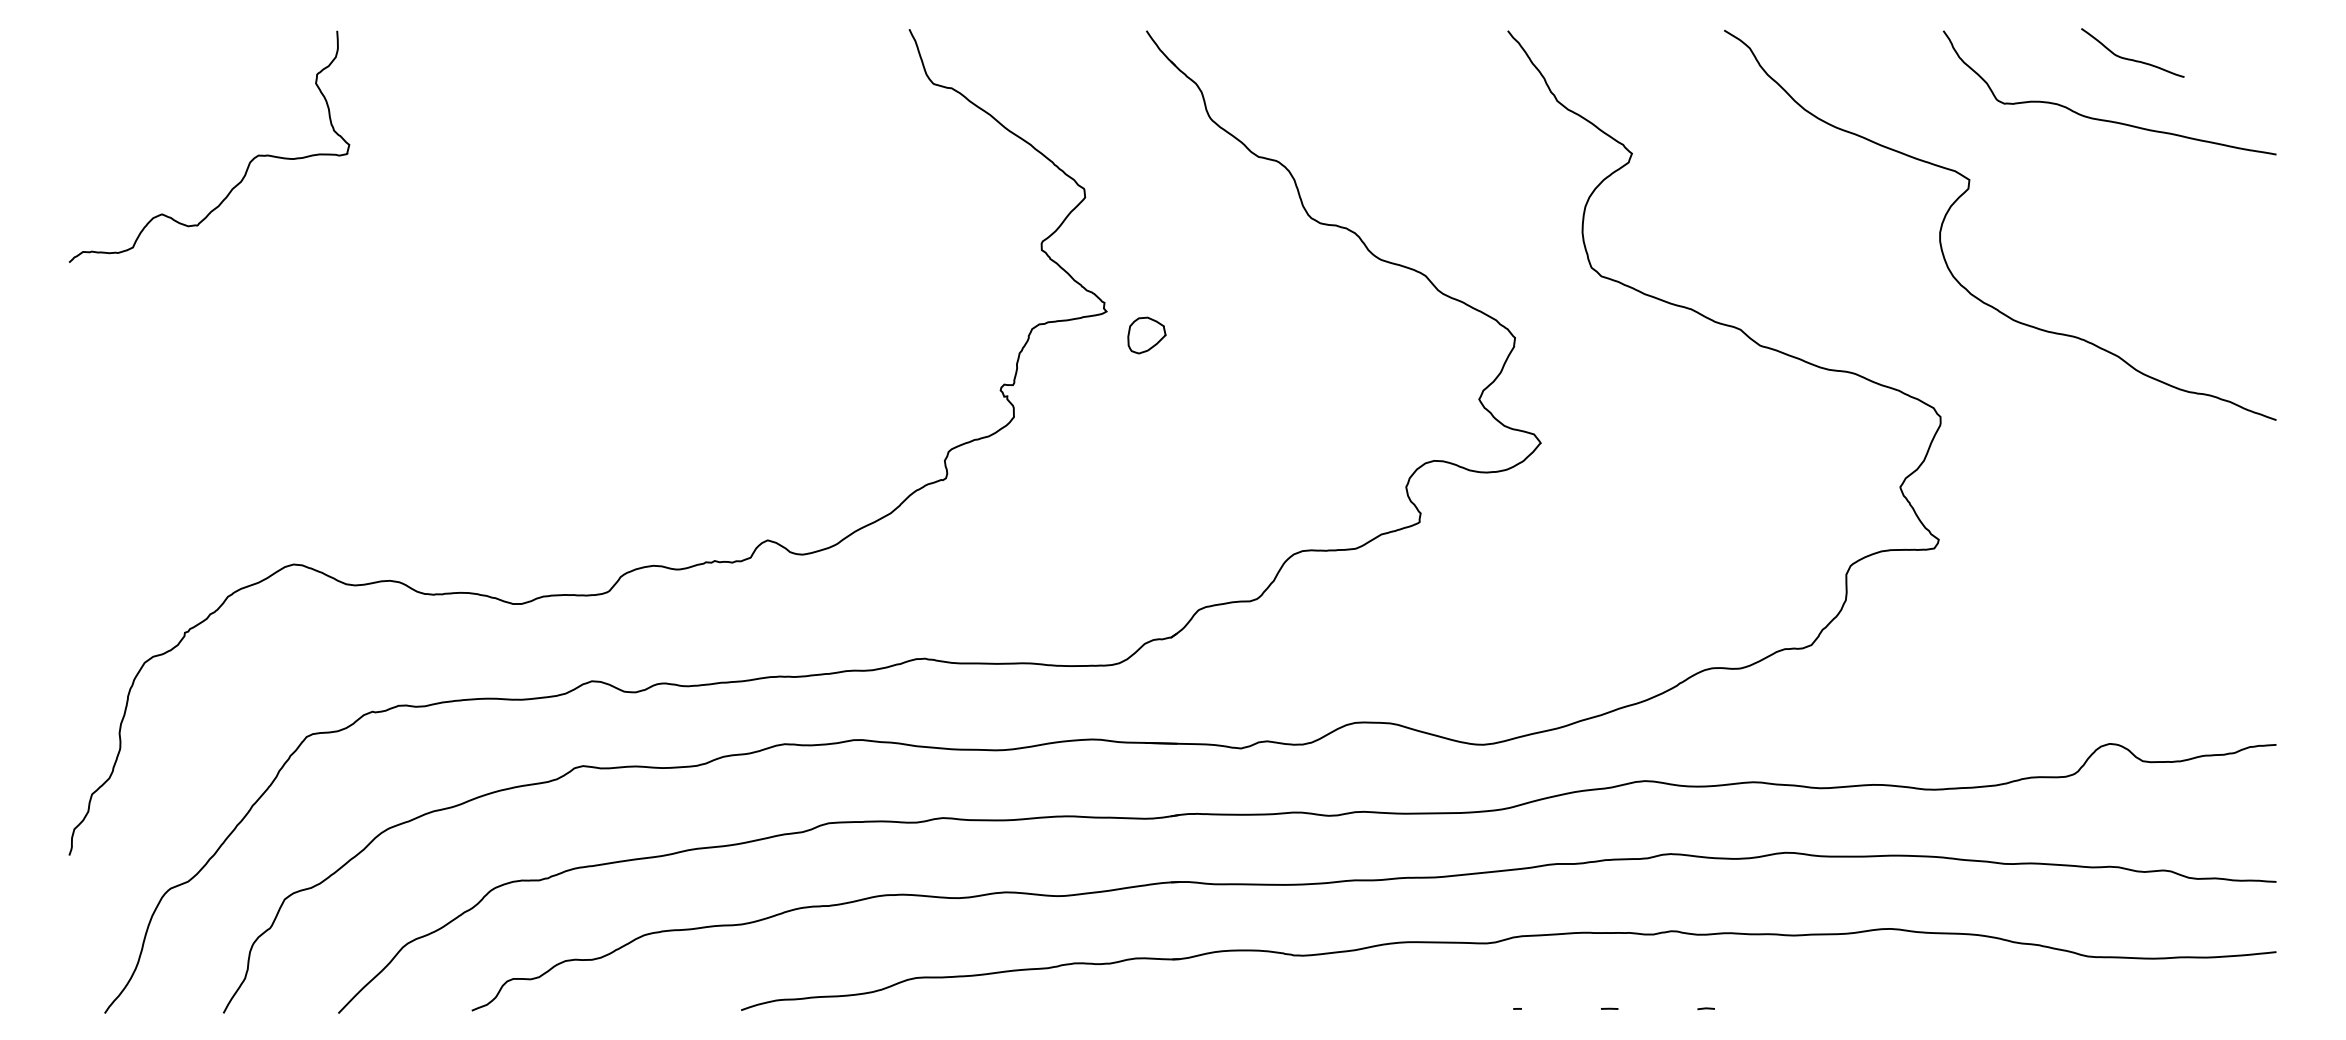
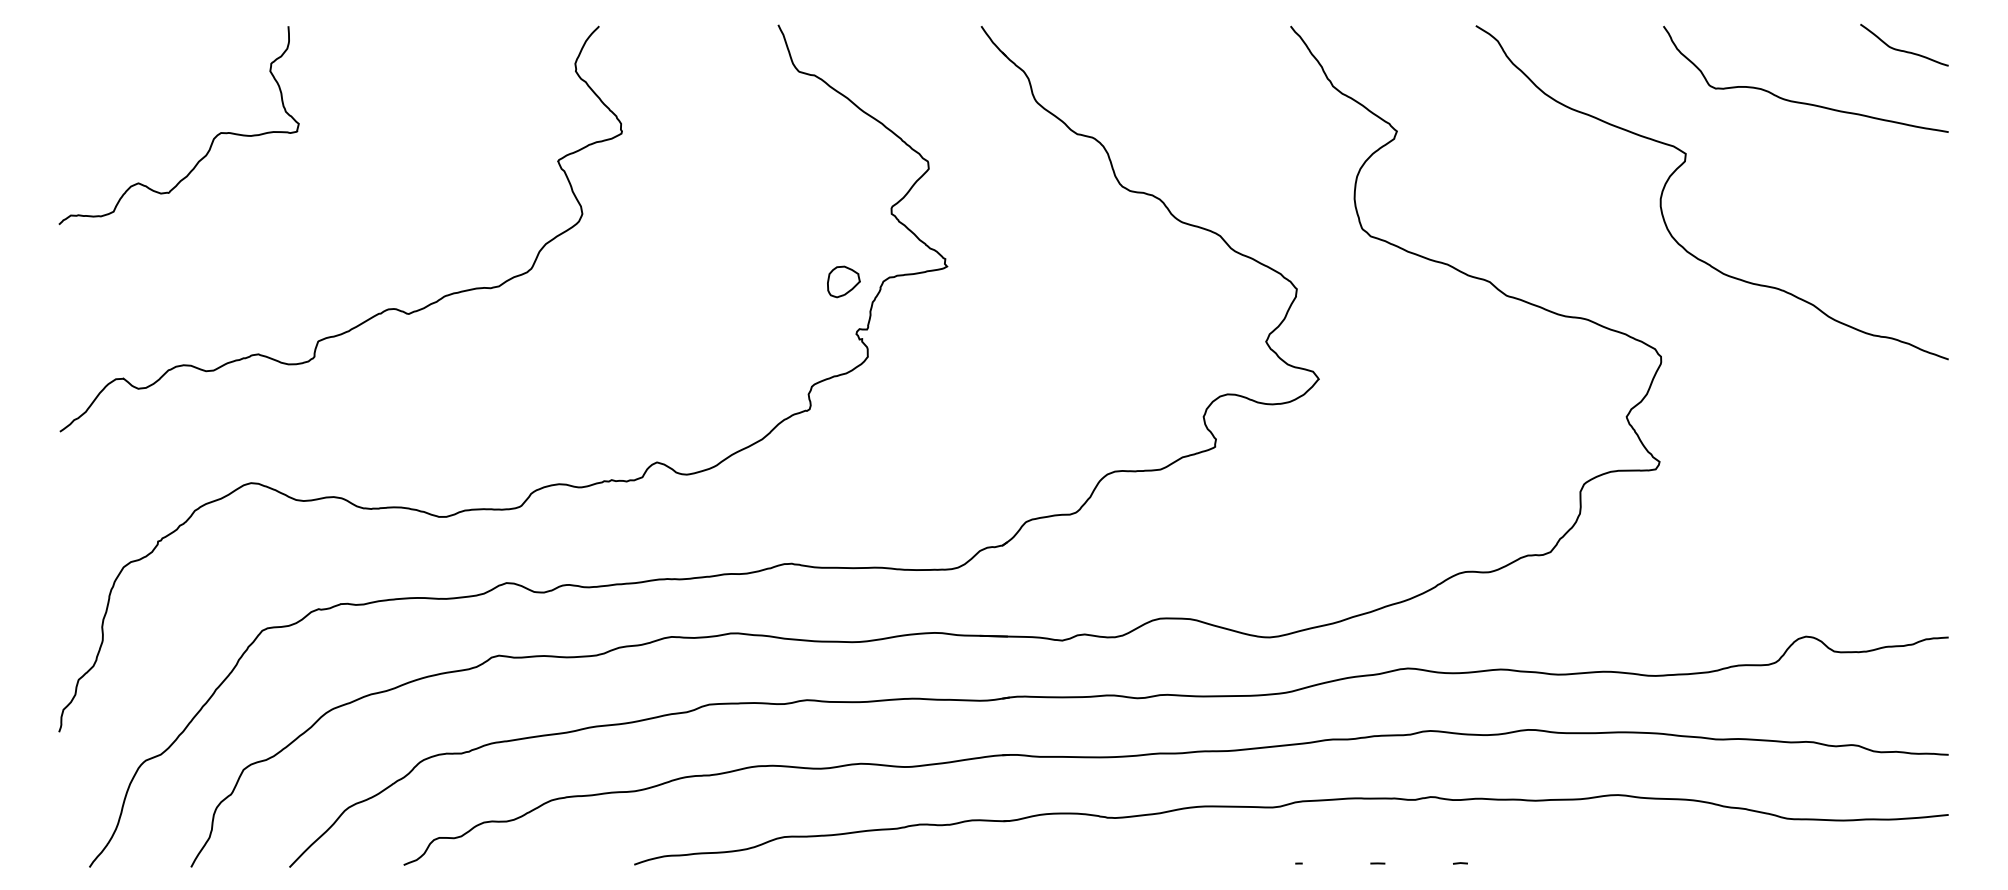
curve: (2130, 58) -> (1902, 49), moved
part: (1146, 335) -> (843, 281), moved
curve: (442, 365) -> (378, 312), added

